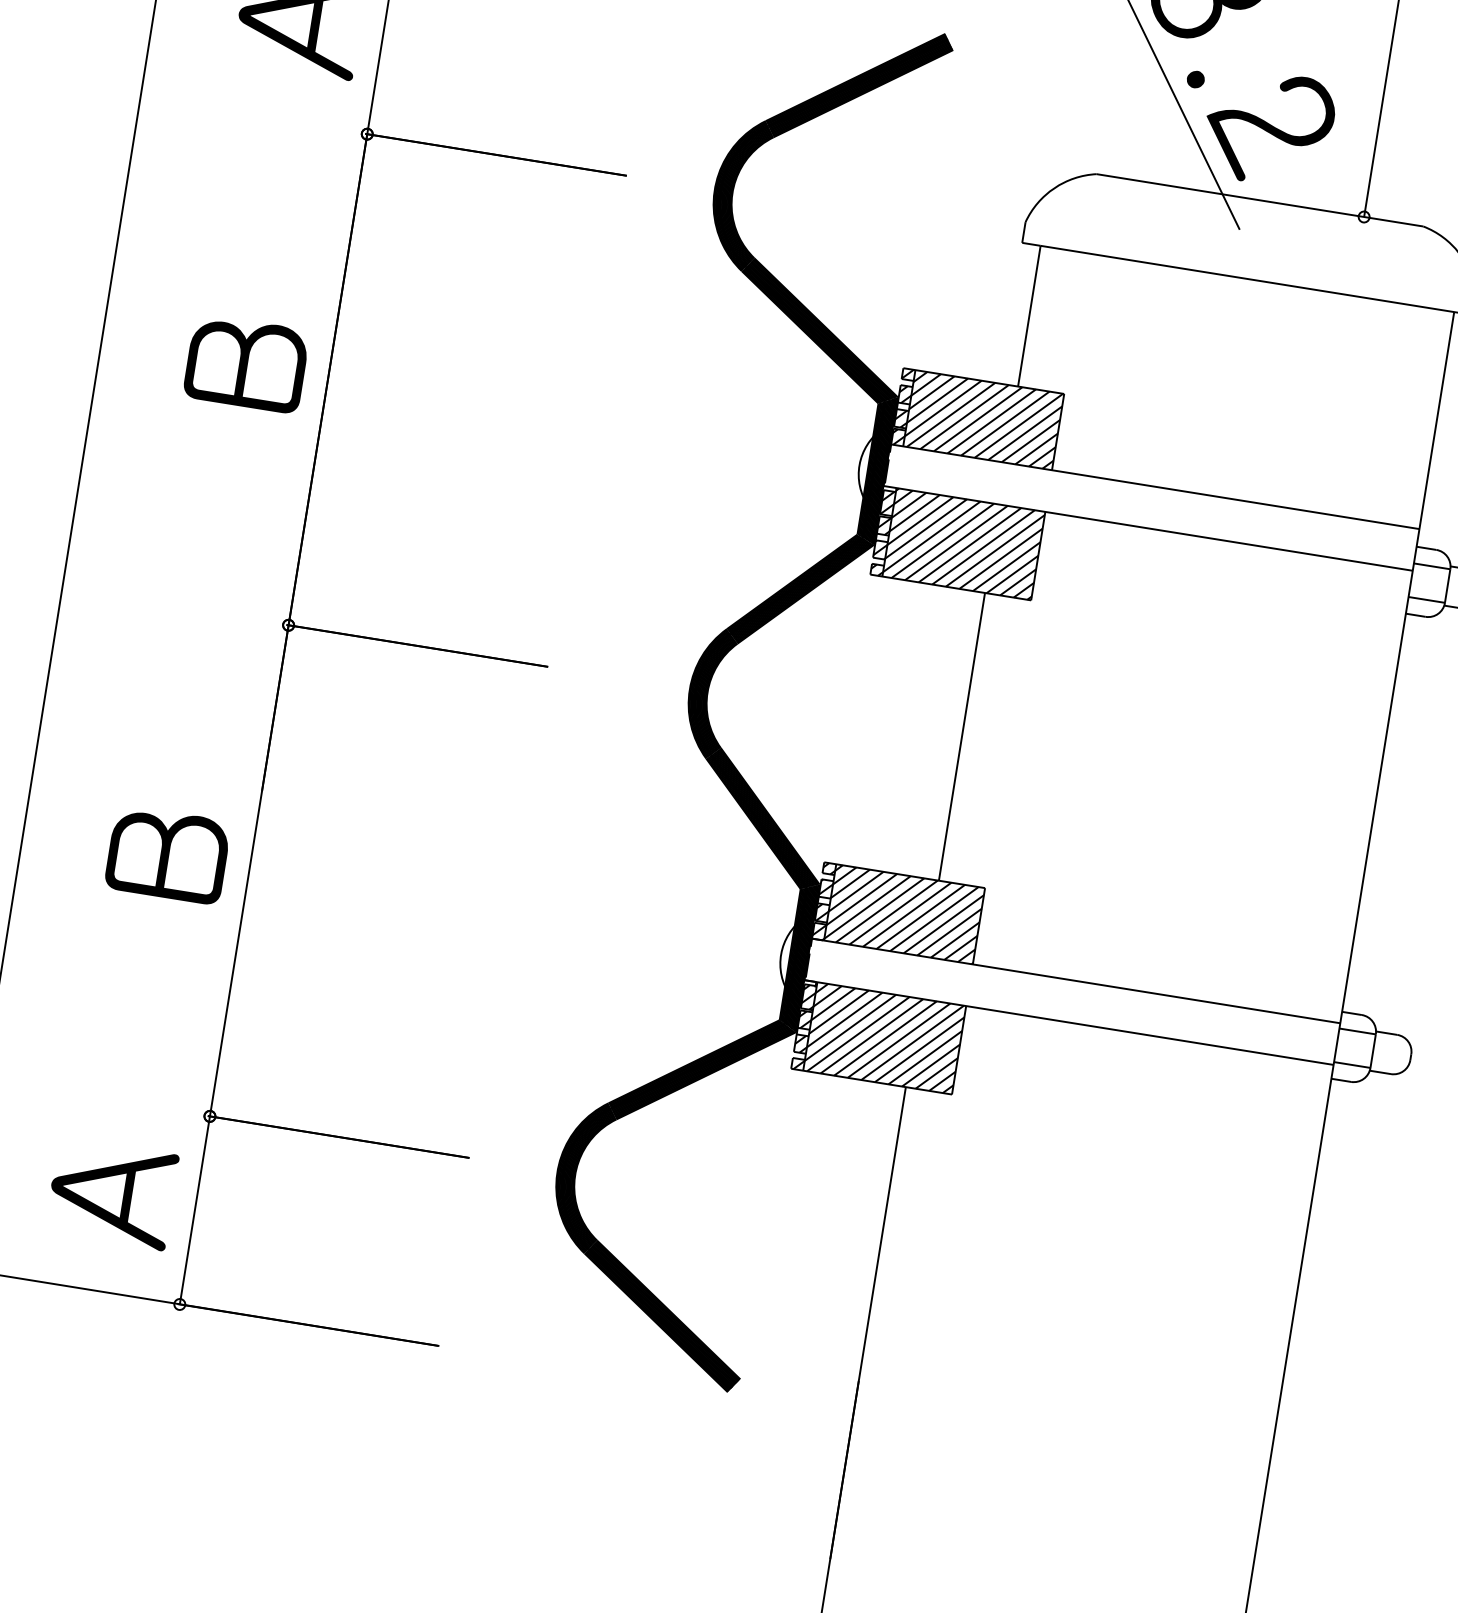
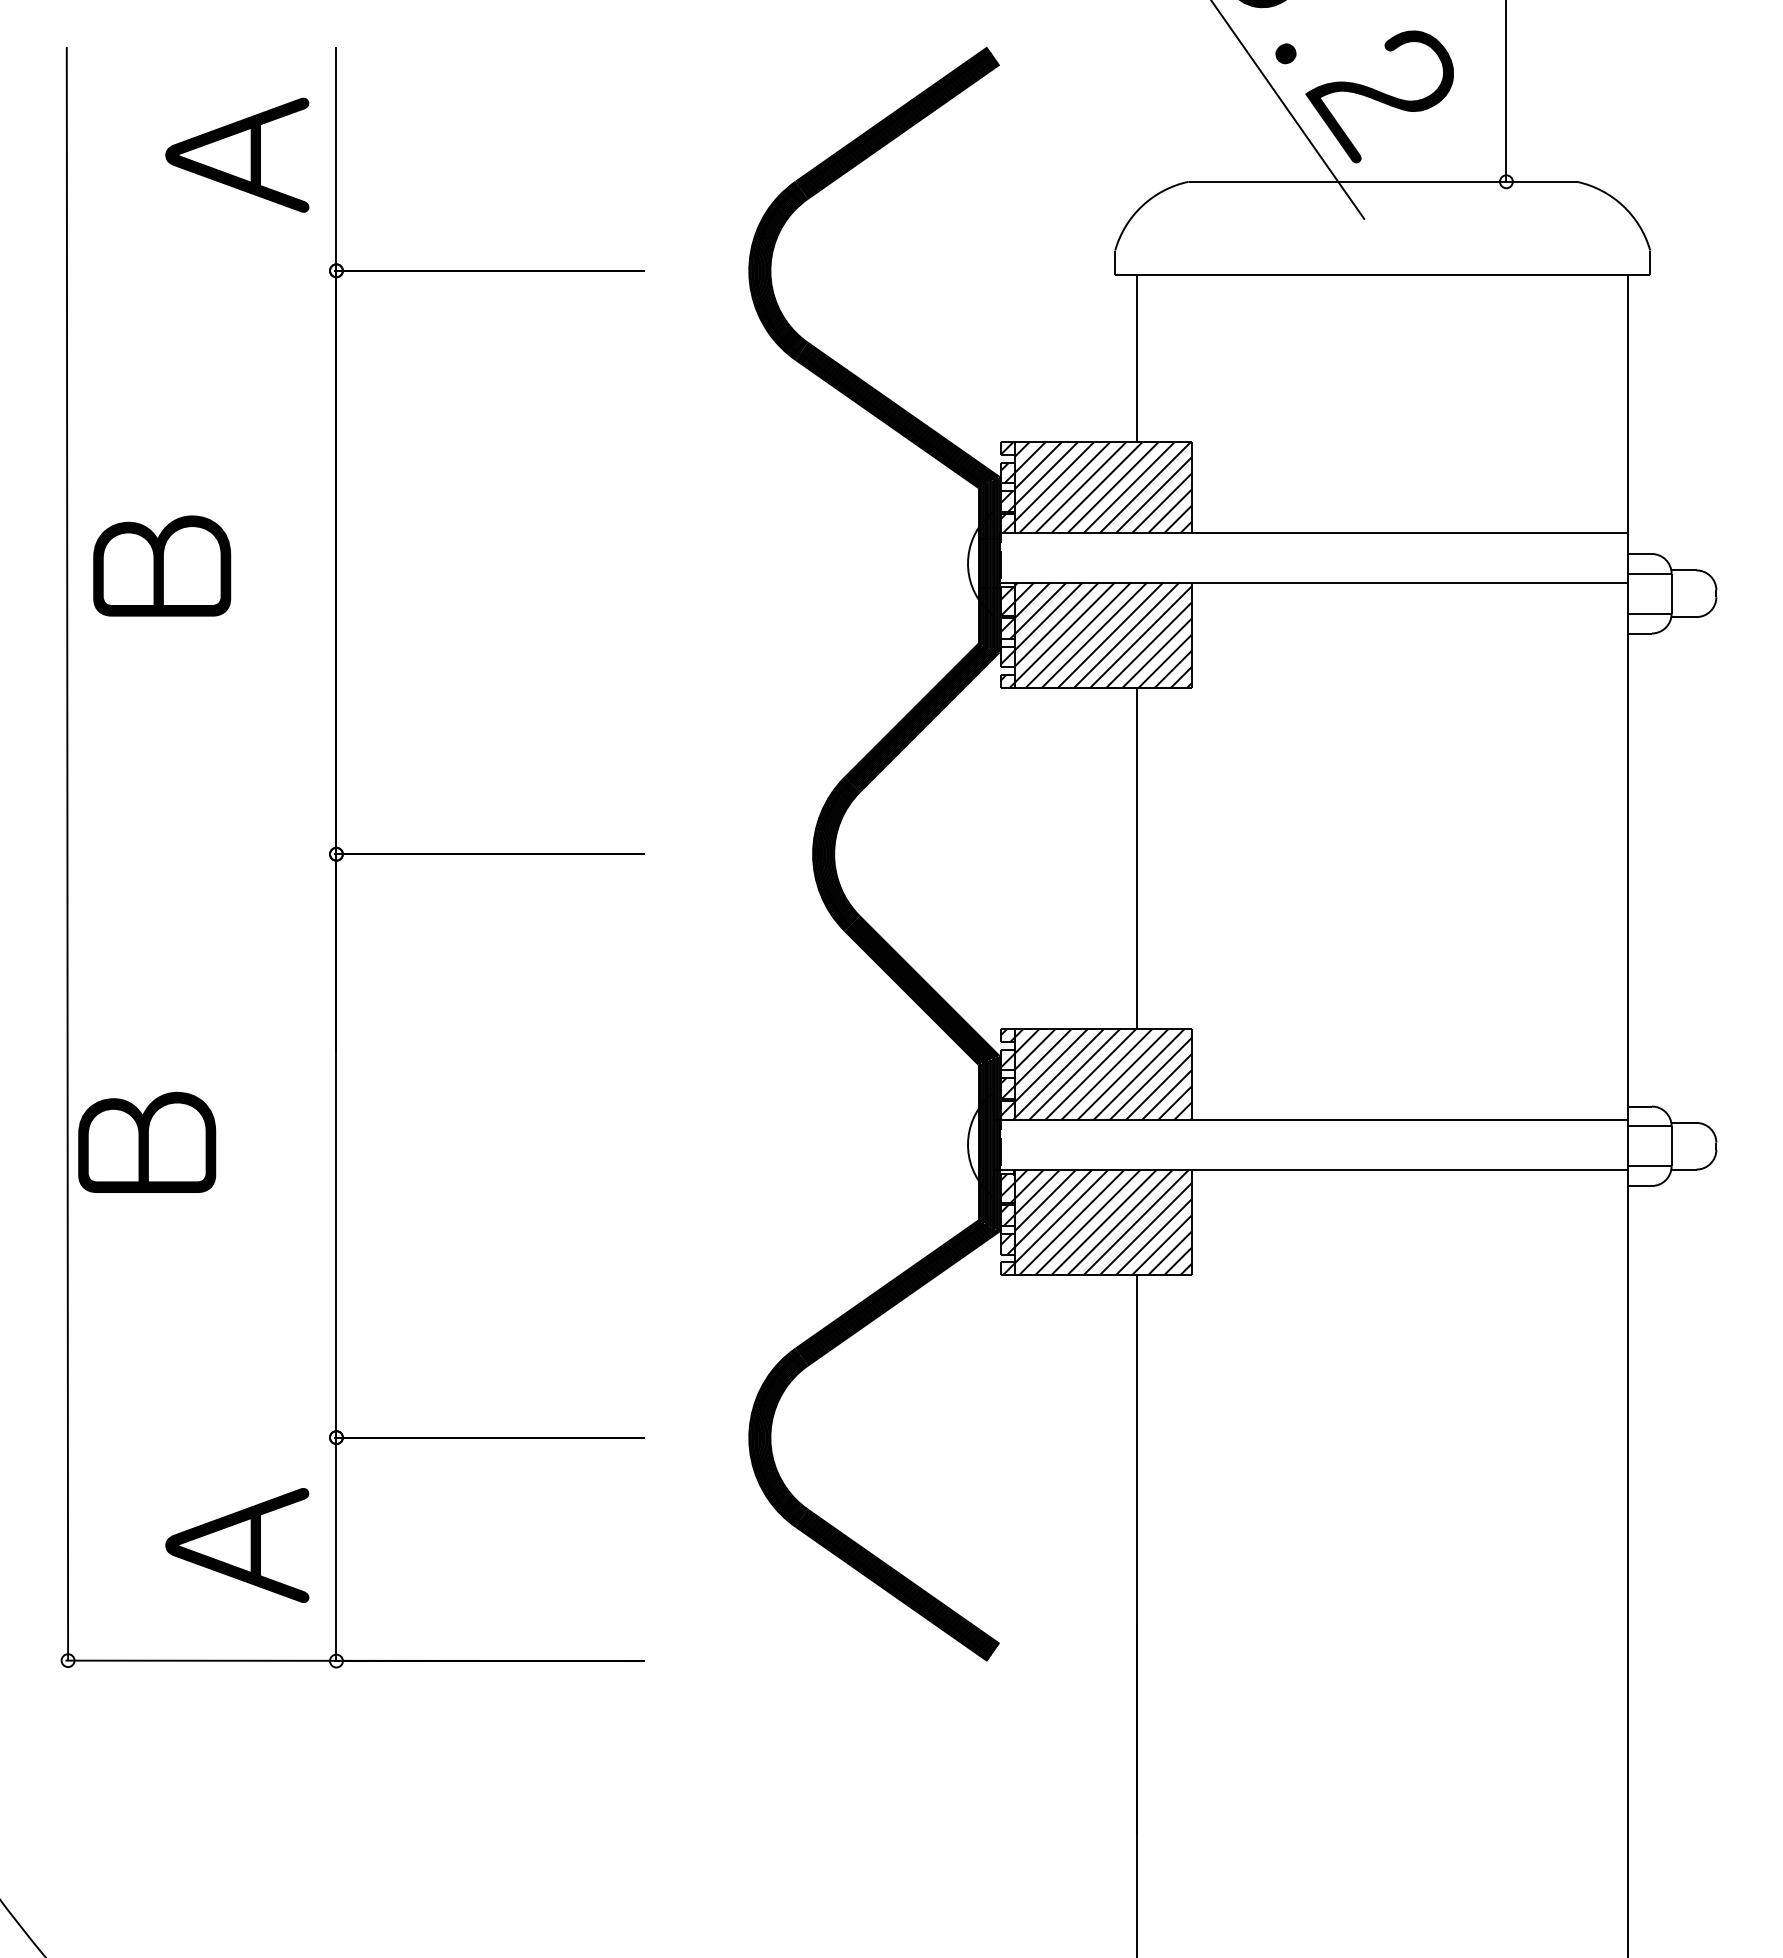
text: (246, 363) -> (162, 565), moved
text: (168, 854) -> (147, 1141), moved

